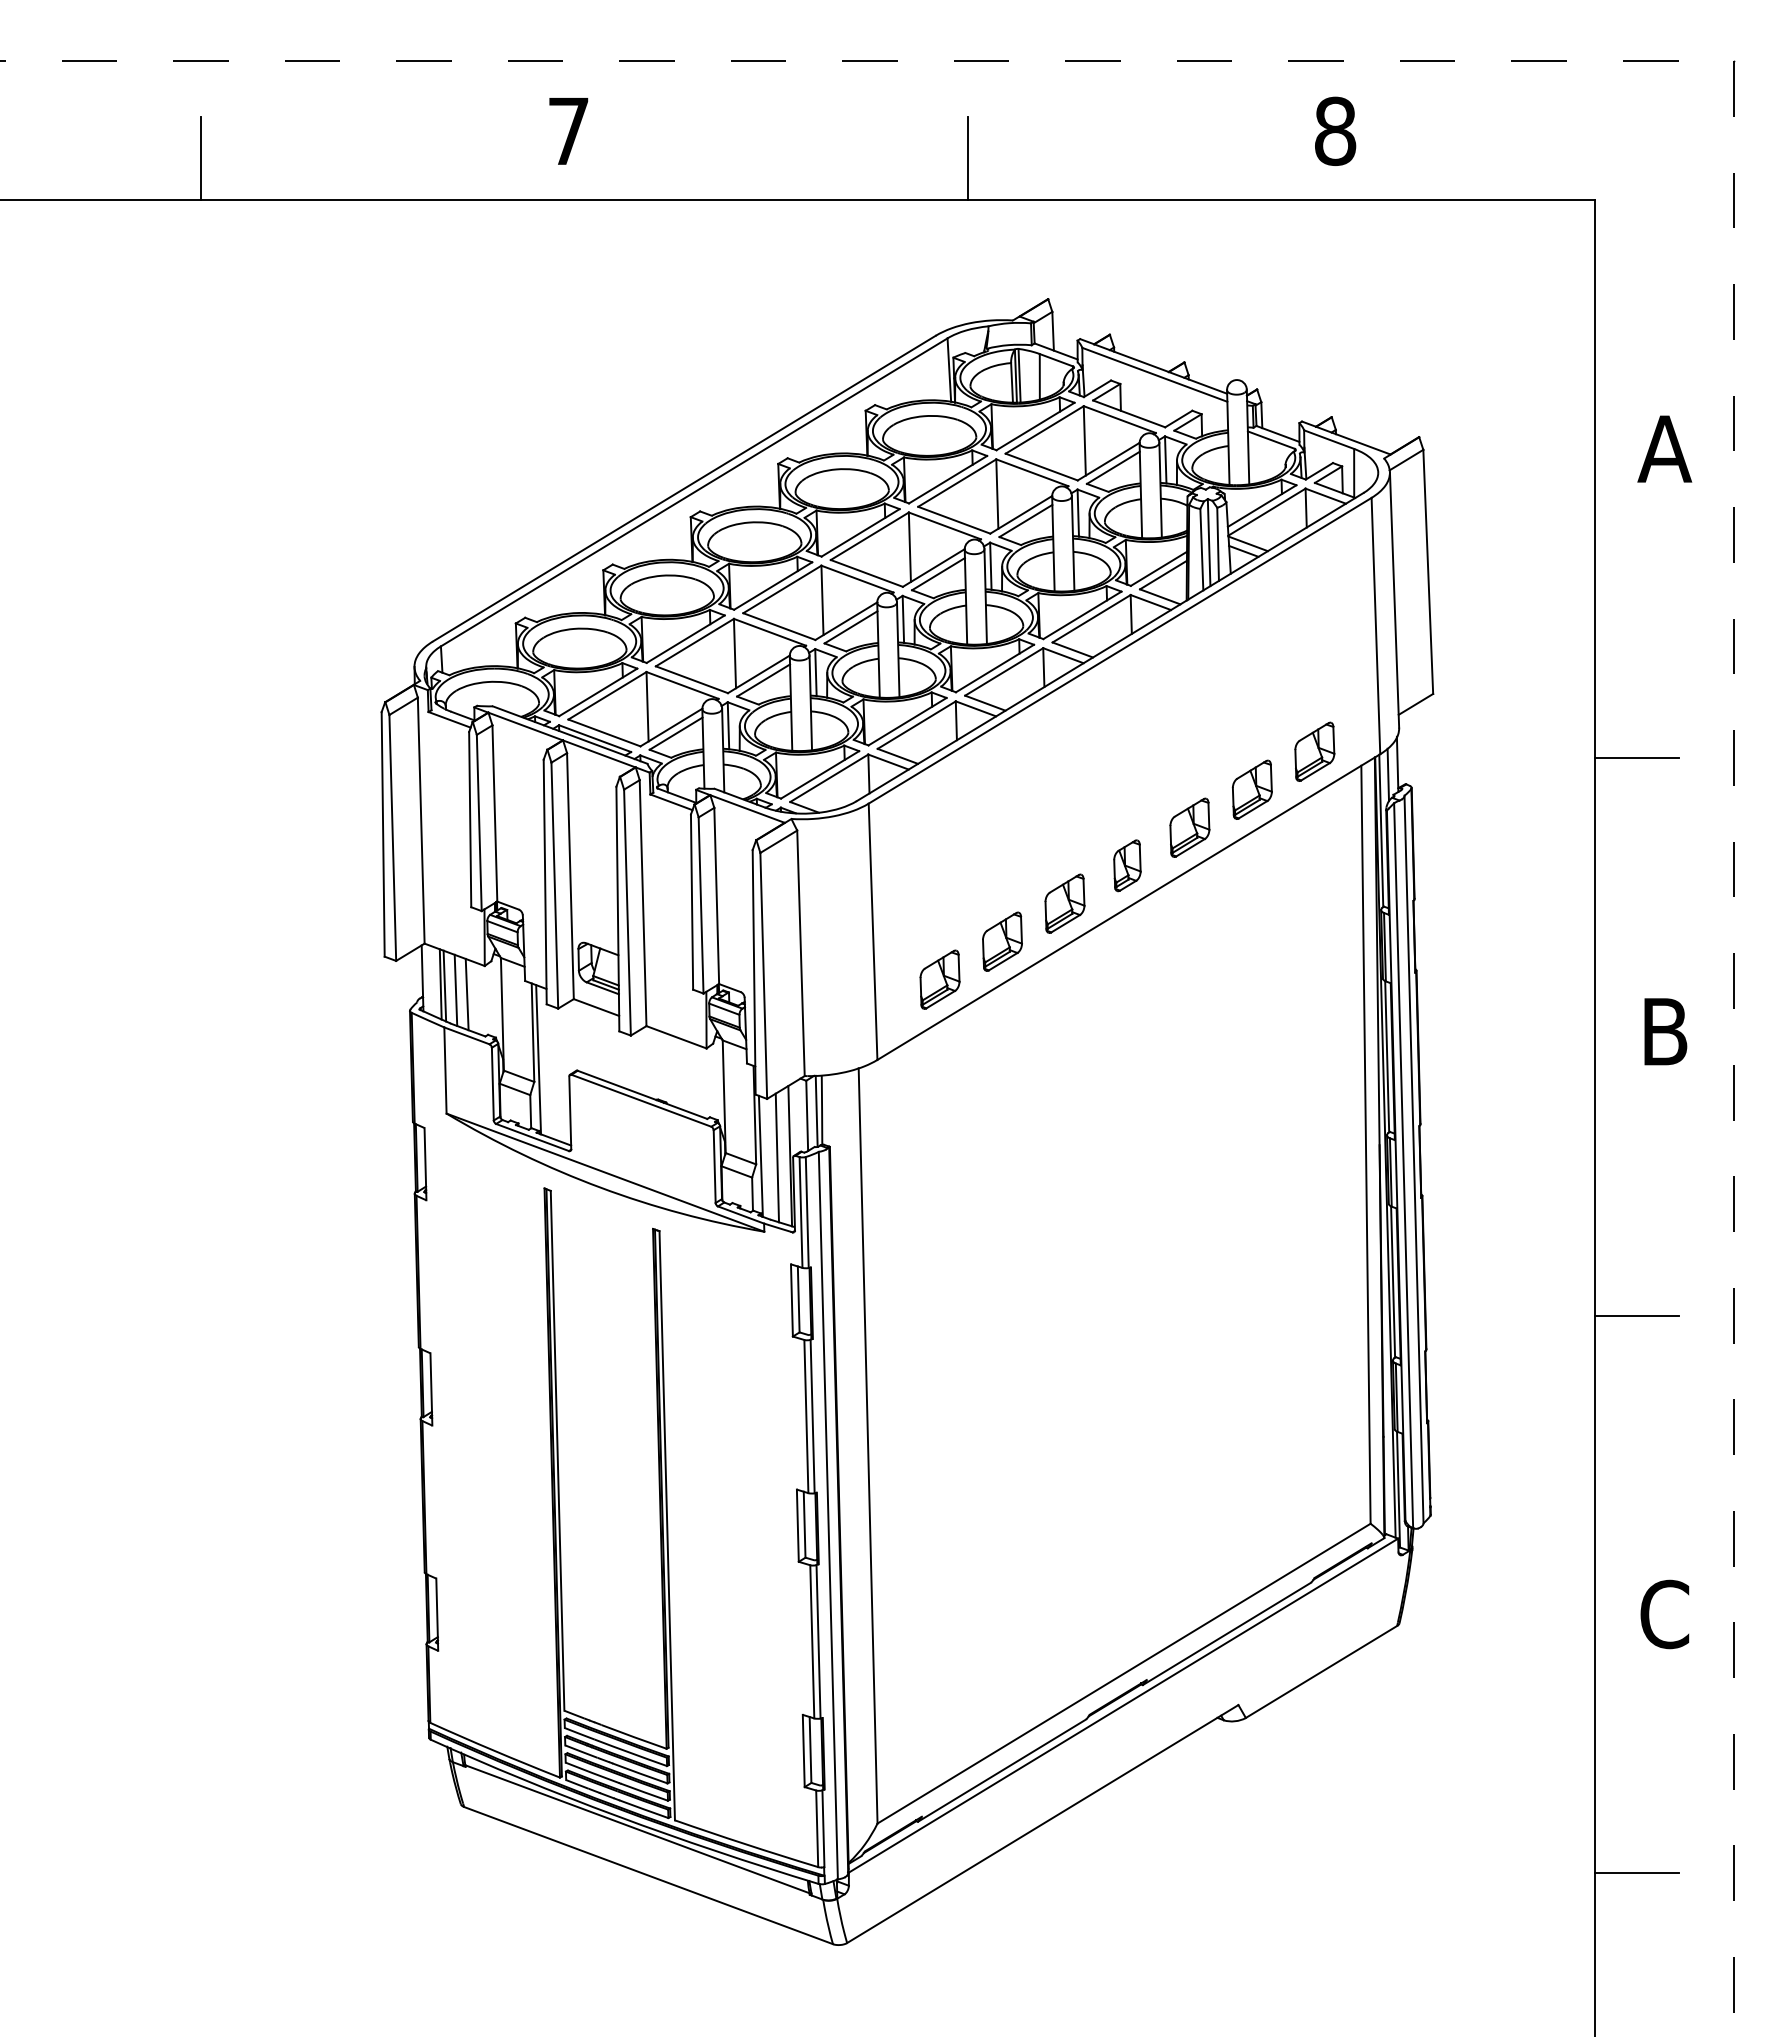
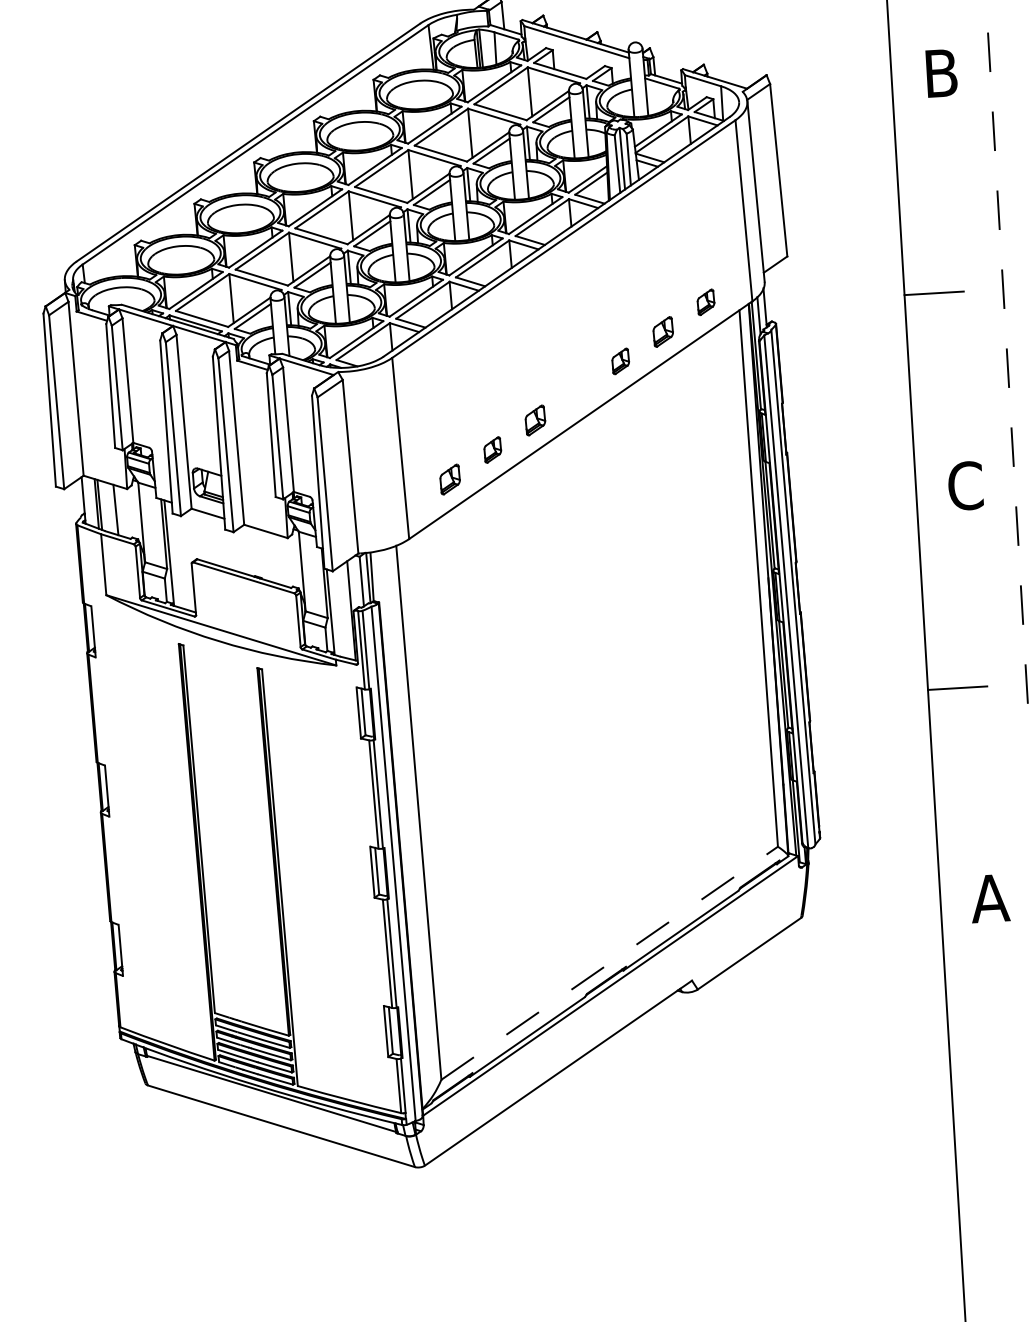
text: (1664, 448) -> (940, 72), A -> B
part: (1314, 751) -> (705, 302), size x0.6
part: (1251, 789) -> (662, 331), size x0.7
part: (1189, 827) -> (620, 361), size x0.6
part: (1127, 865) -> (578, 390), removed
part: (1064, 903) -> (535, 420), size x0.7
part: (1002, 941) -> (492, 449), size x0.6
part: (939, 979) -> (449, 479), size x0.7
line: (455, 990) -> (107, 507), removed
text: (1664, 1031) -> (965, 485), B -> C
line: (777, 1157) -> (342, 612), removed
text: (1664, 1614) -> (989, 898), C -> A
line: (1124, 1673) -> (609, 963), solid -> dashed
line: (1636, 1873) -> (980, 1083), removed

